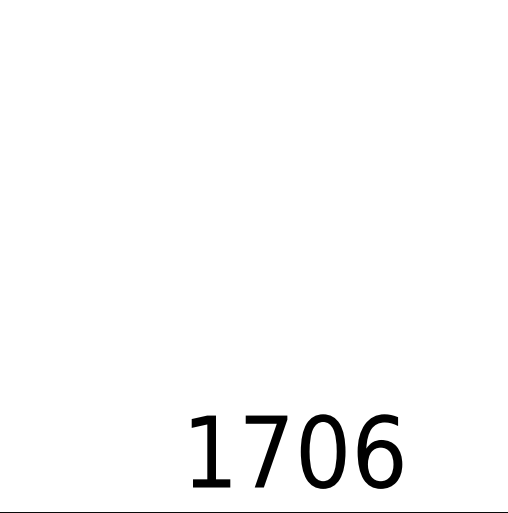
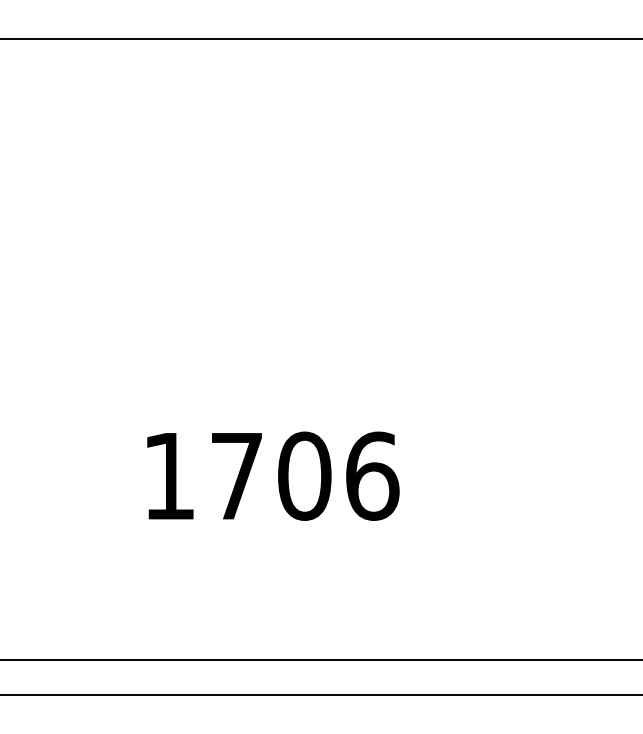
text: (296, 450) -> (273, 475), moved

